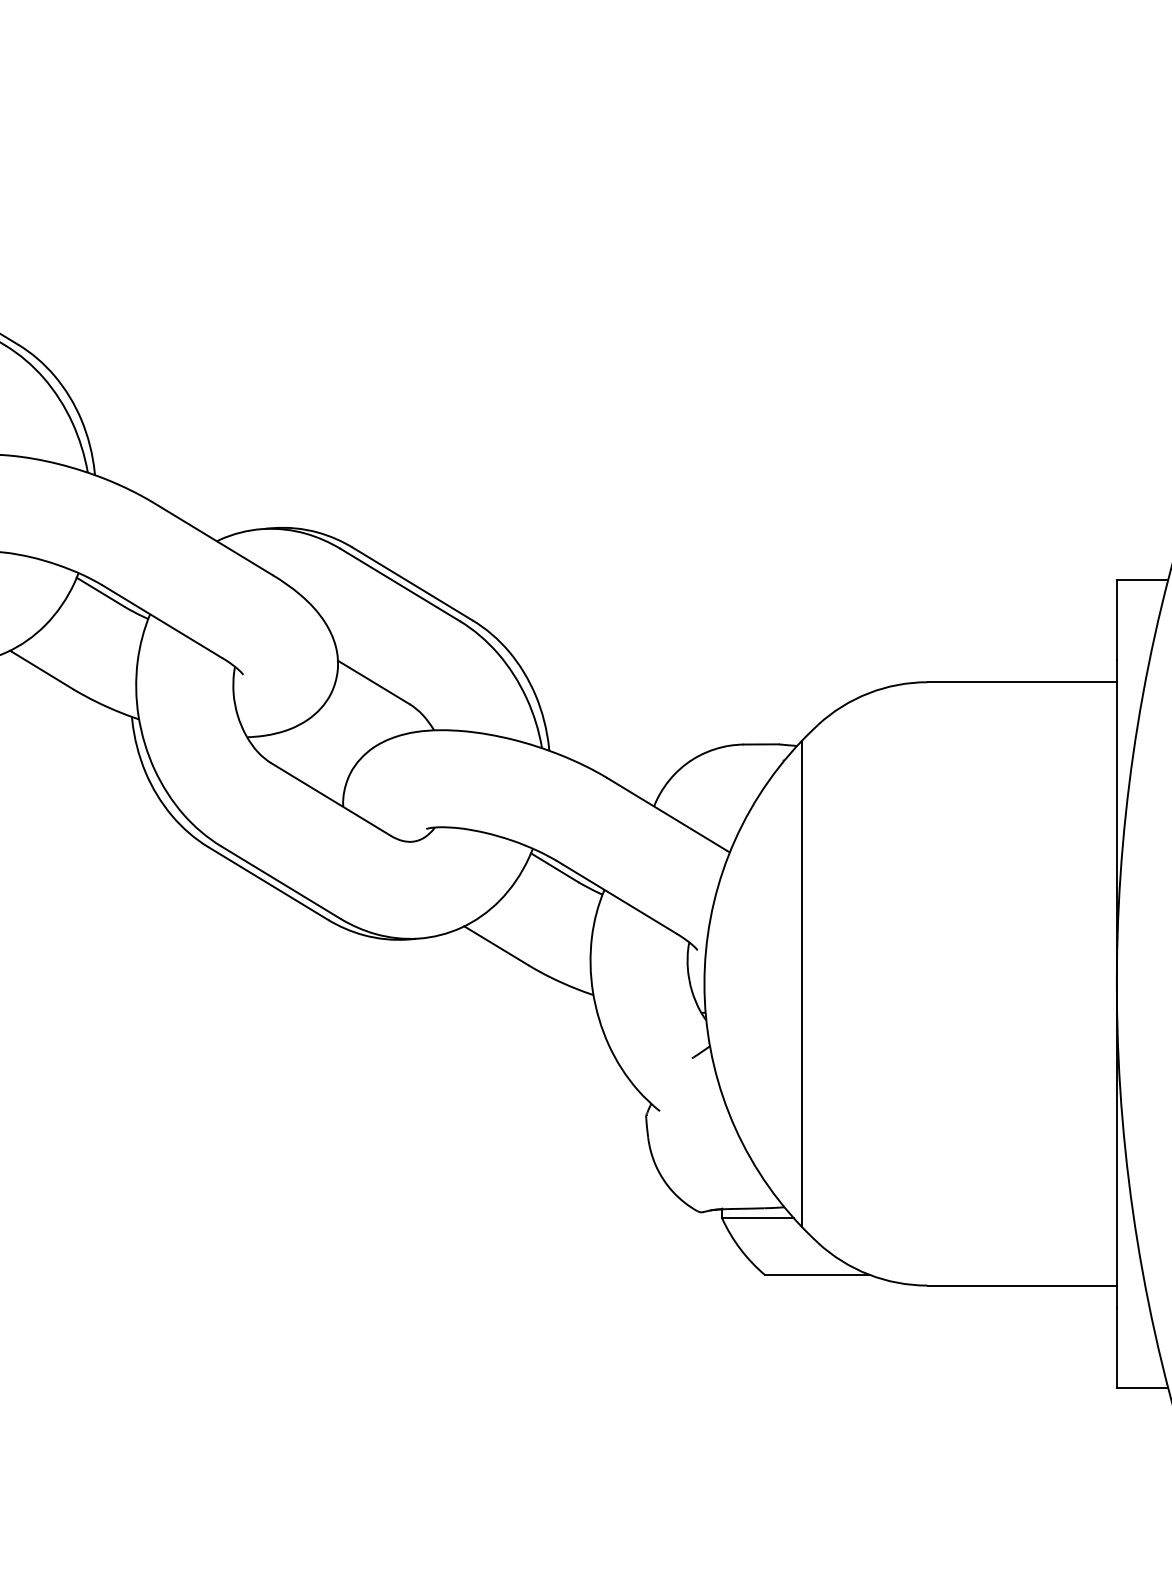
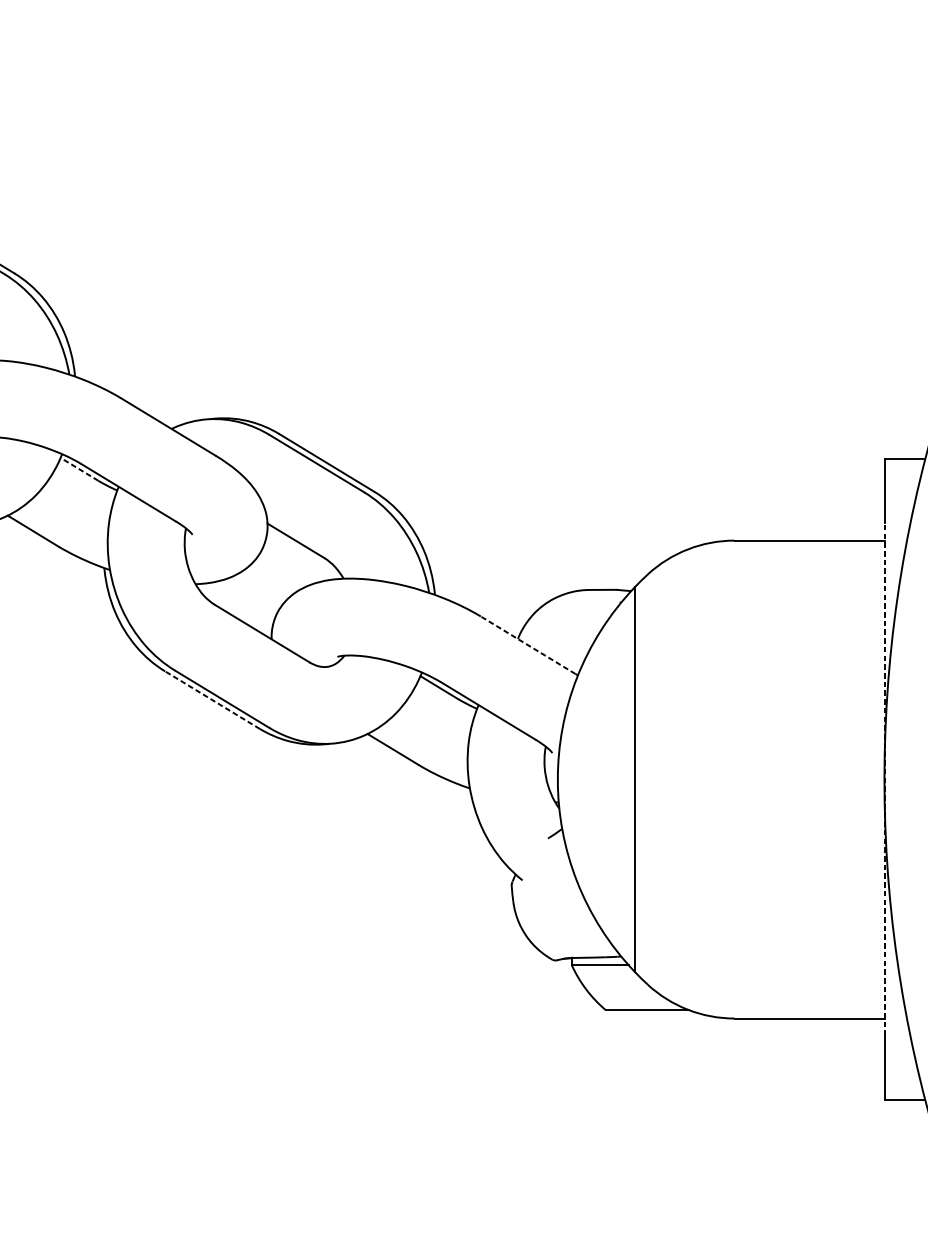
line: (100, 592) -> (79, 469), solid -> dashed
line: (667, 814) -> (528, 645), solid -> dashed
line: (268, 883) -> (212, 700), solid -> dashed
line: (1116, 983) -> (884, 779), solid -> dashed

